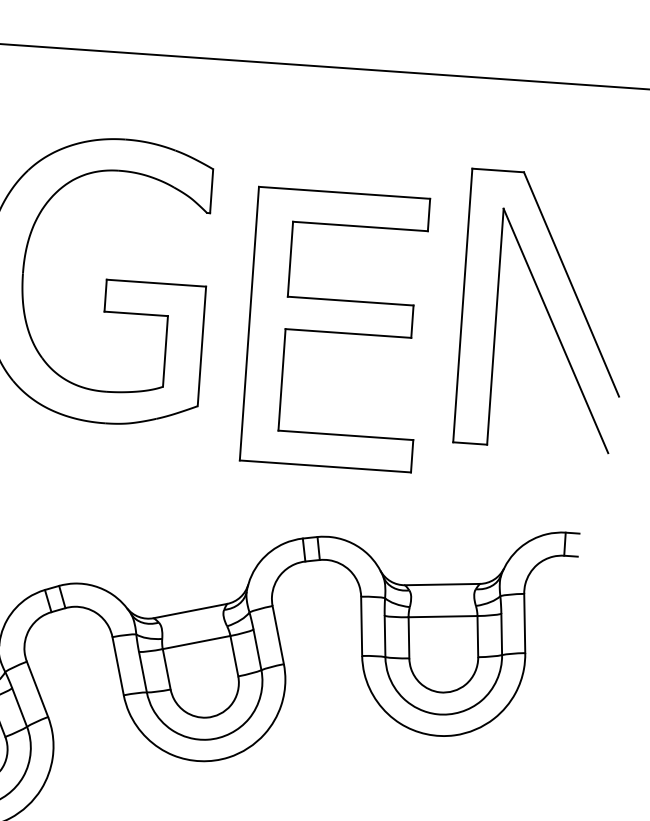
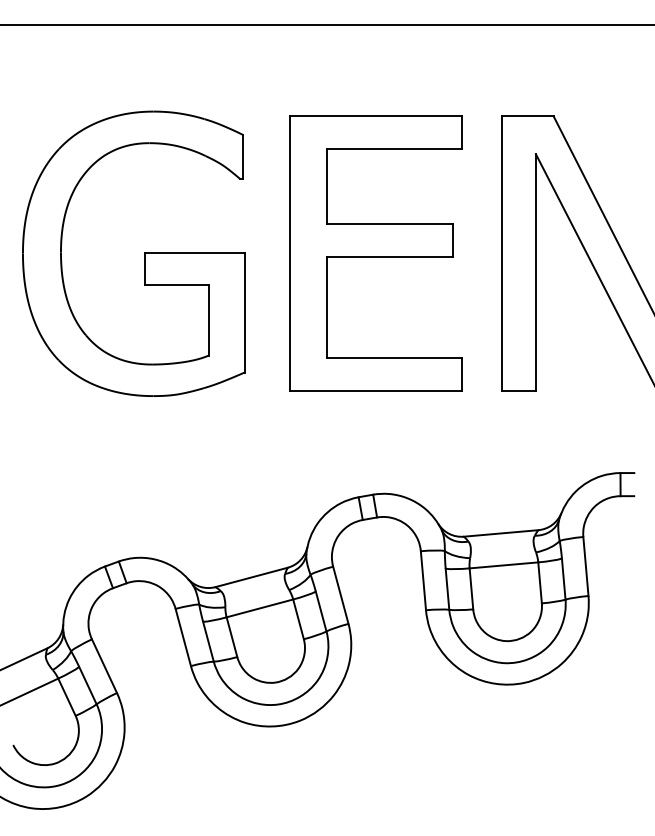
part: (334, 329) -> (375, 253), moved

